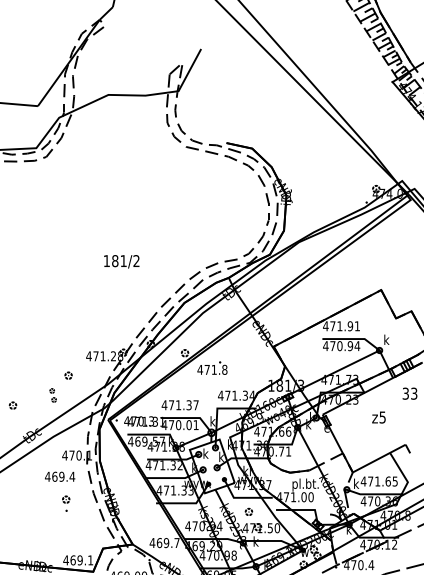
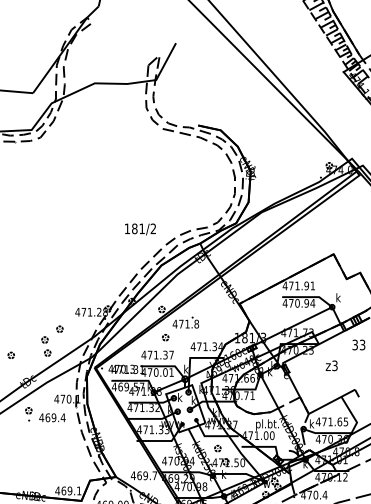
text: (121, 261) -> (140, 229), moved
part: (189, 385) -> (165, 337), added
part: (53, 395) -> (46, 346), size x1.67
text: (382, 417) -> (334, 365), z5 -> z3
part: (65, 503) -> (28, 414), moved

